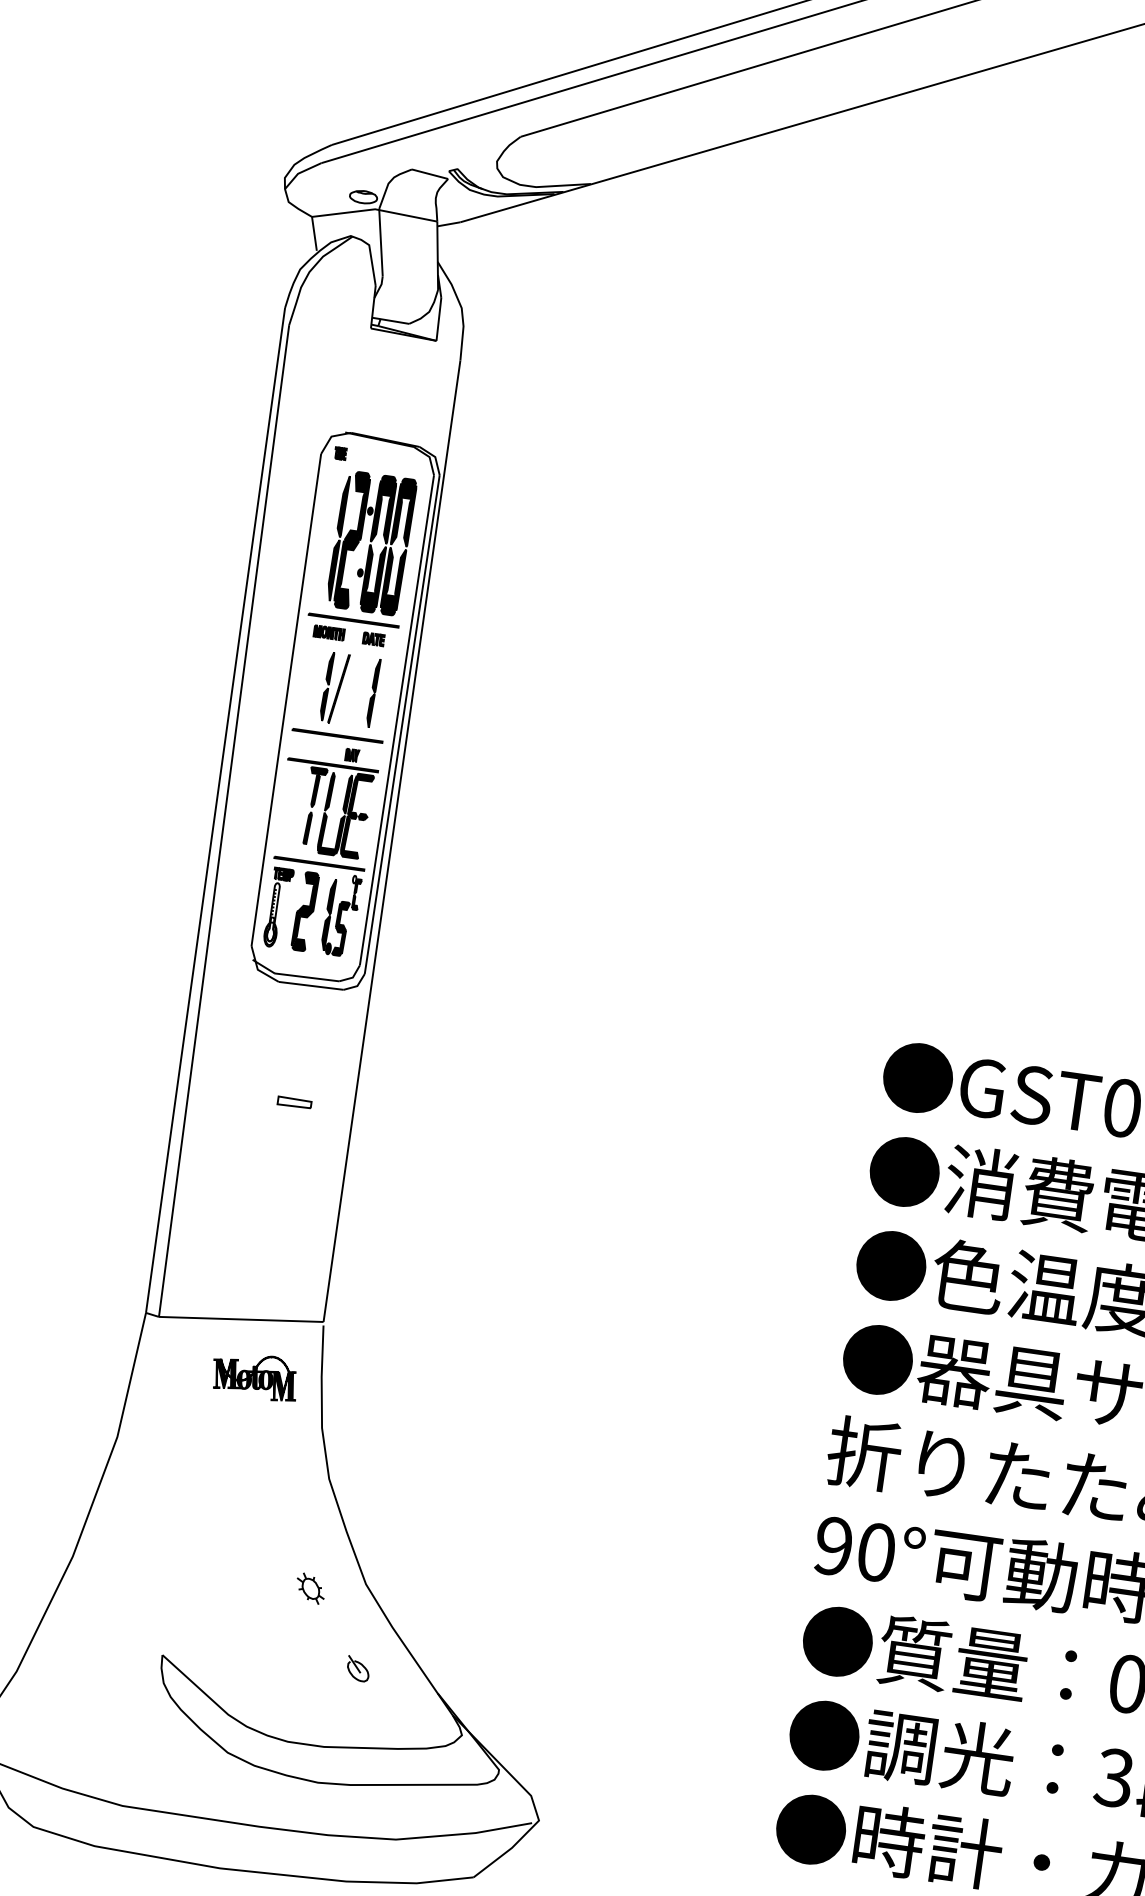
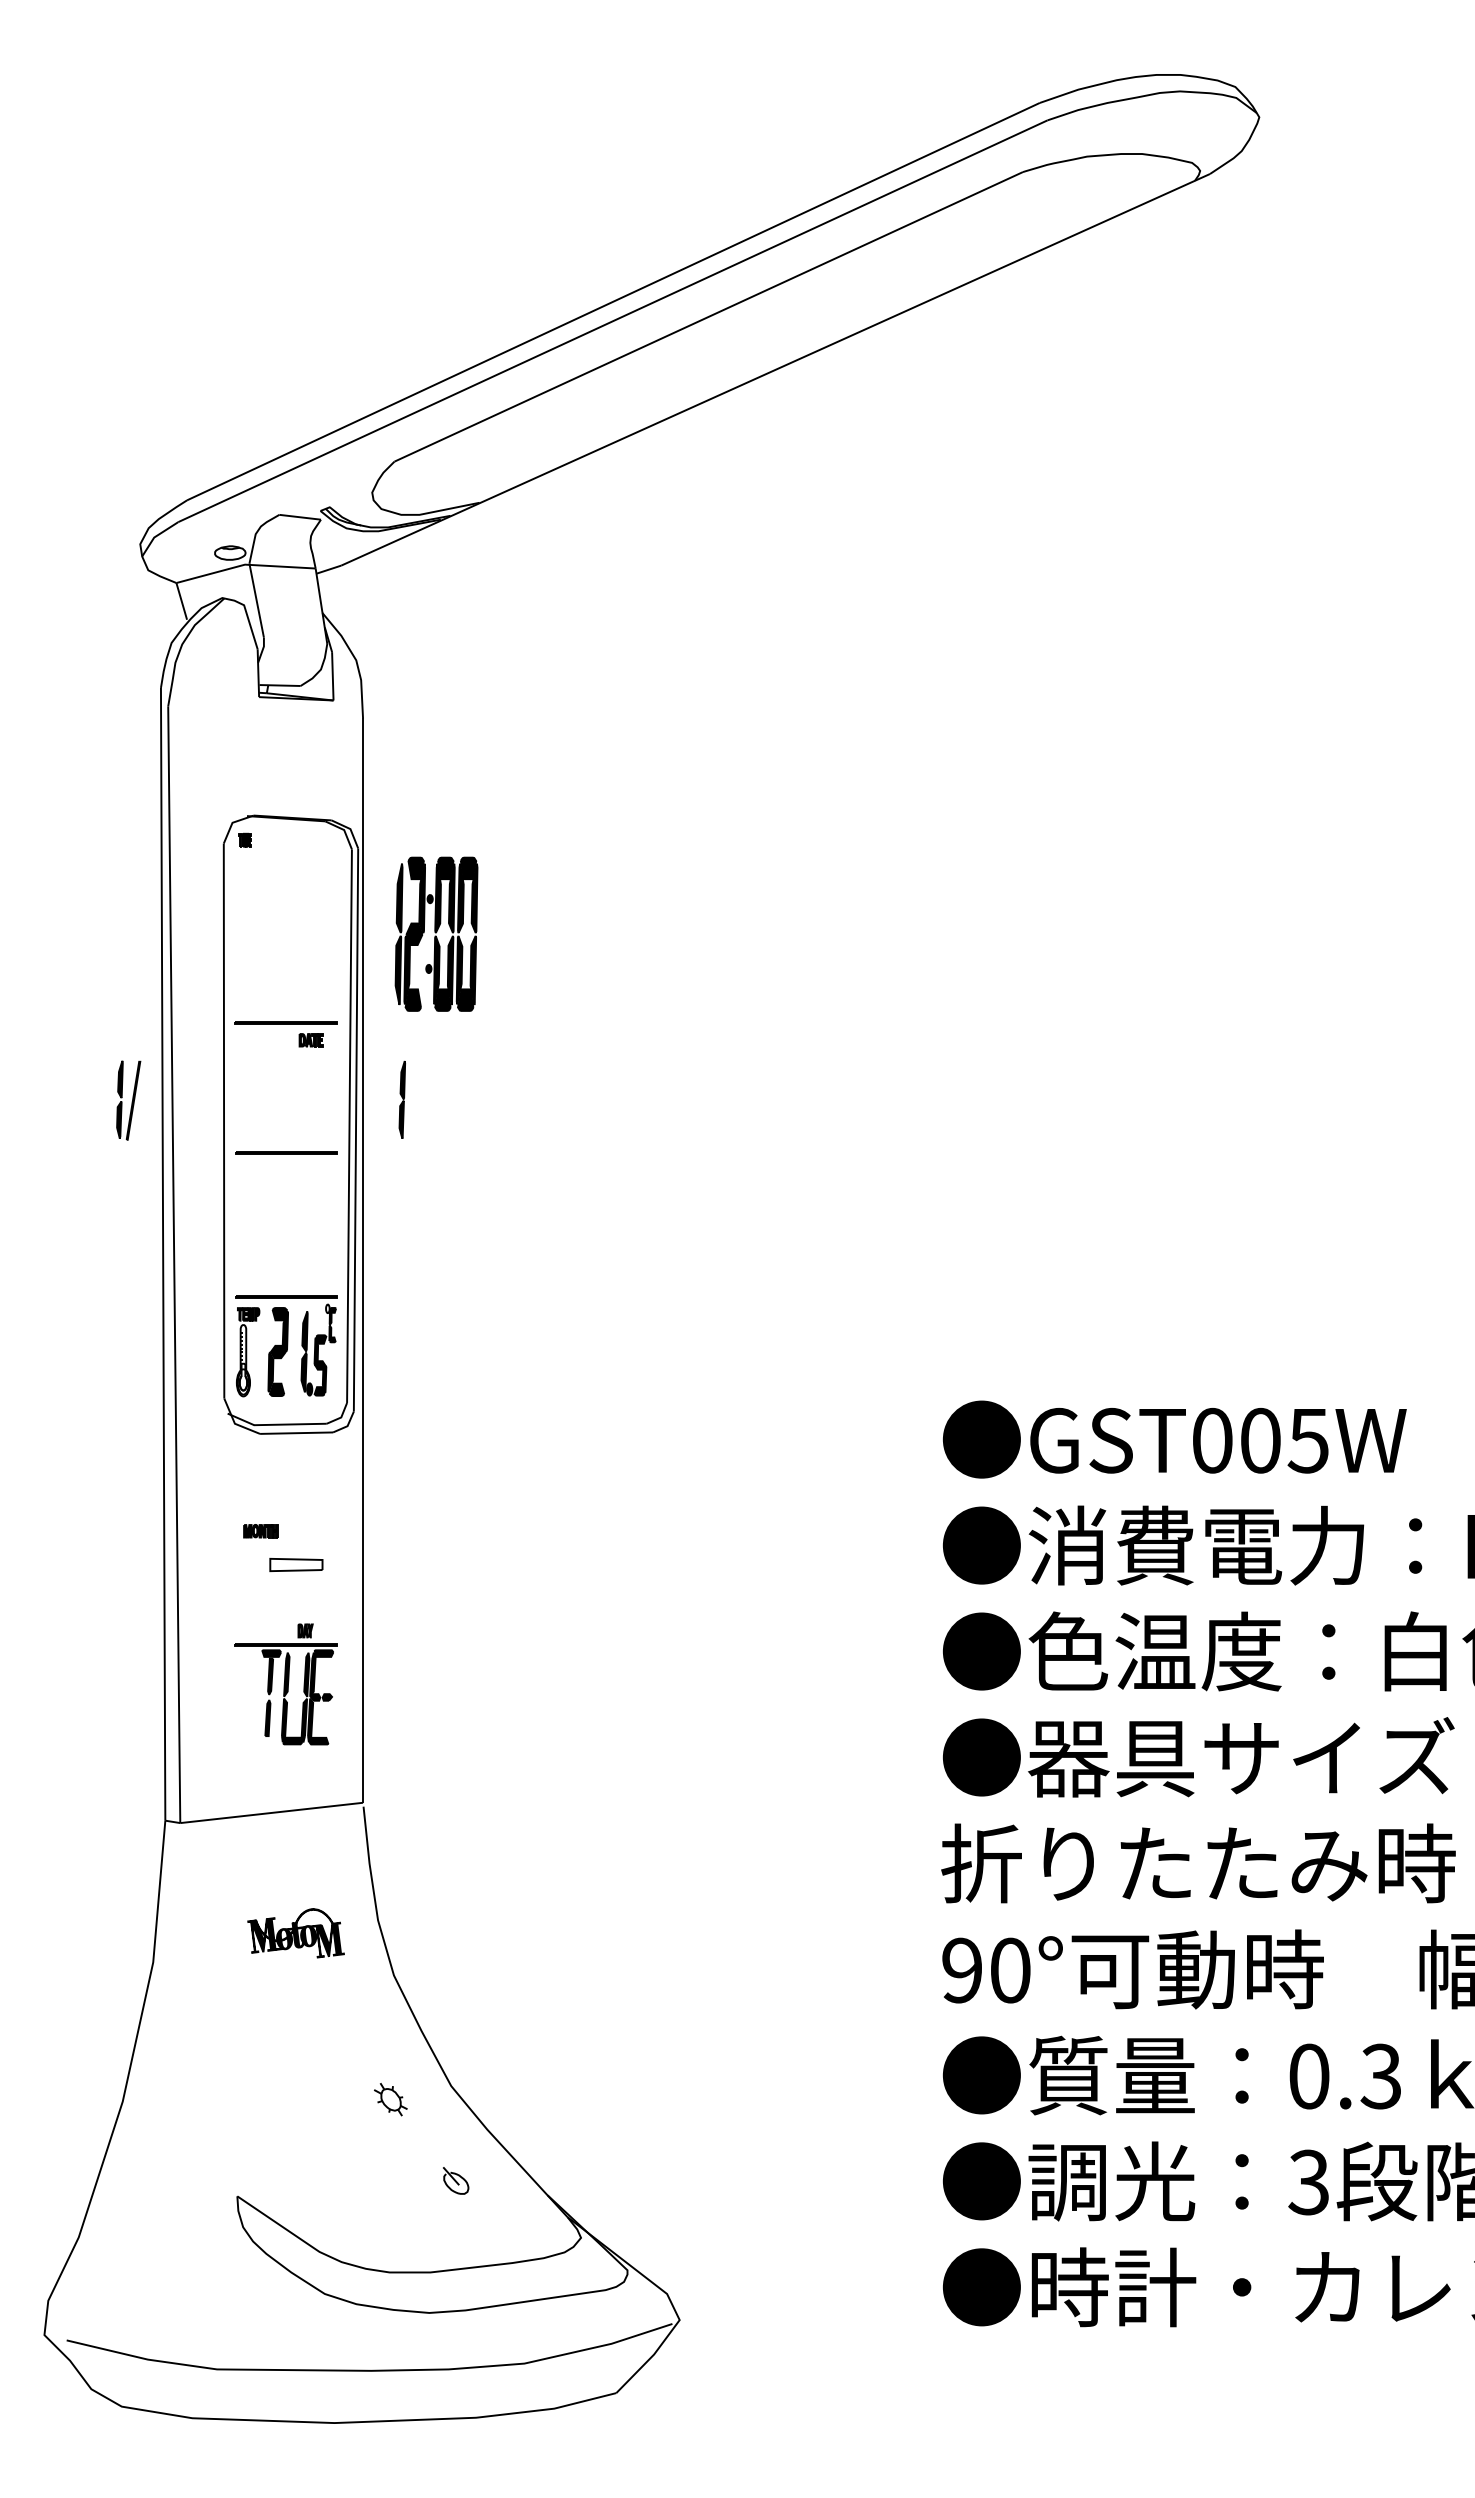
part: (371, 542) -> (436, 933), moved
part: (328, 633) -> (260, 1531), moved
part: (334, 688) -> (128, 1100), moved
part: (372, 692) -> (401, 1099), moved
part: (327, 800) -> (285, 1684), moved
part: (294, 1102) -> (296, 1564), size x1.4
part: (254, 1376) -> (295, 1933), moved

